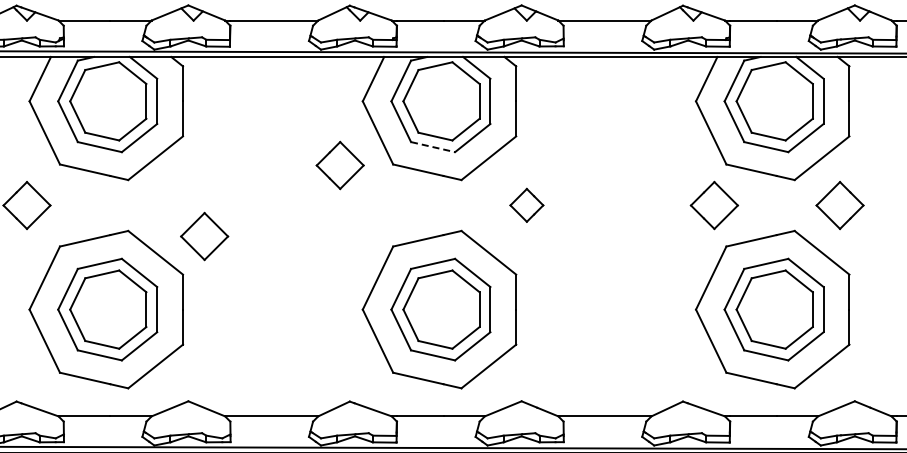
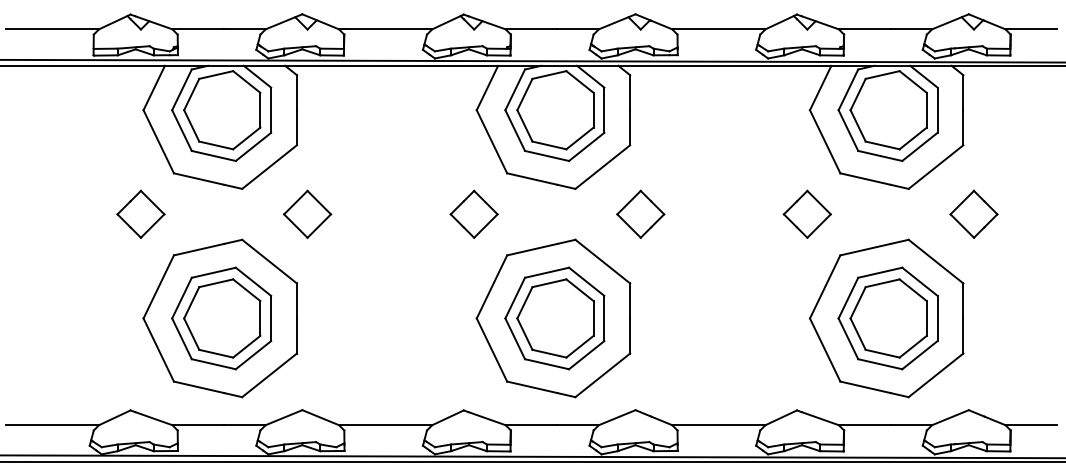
line: (433, 146) -> (547, 155), dashed -> solid
part: (339, 164) -> (473, 213), moved
part: (526, 204) -> (640, 213), size x1.43
part: (713, 204) -> (806, 213), moved
part: (839, 204) -> (973, 213), moved
part: (204, 235) -> (307, 213), moved

